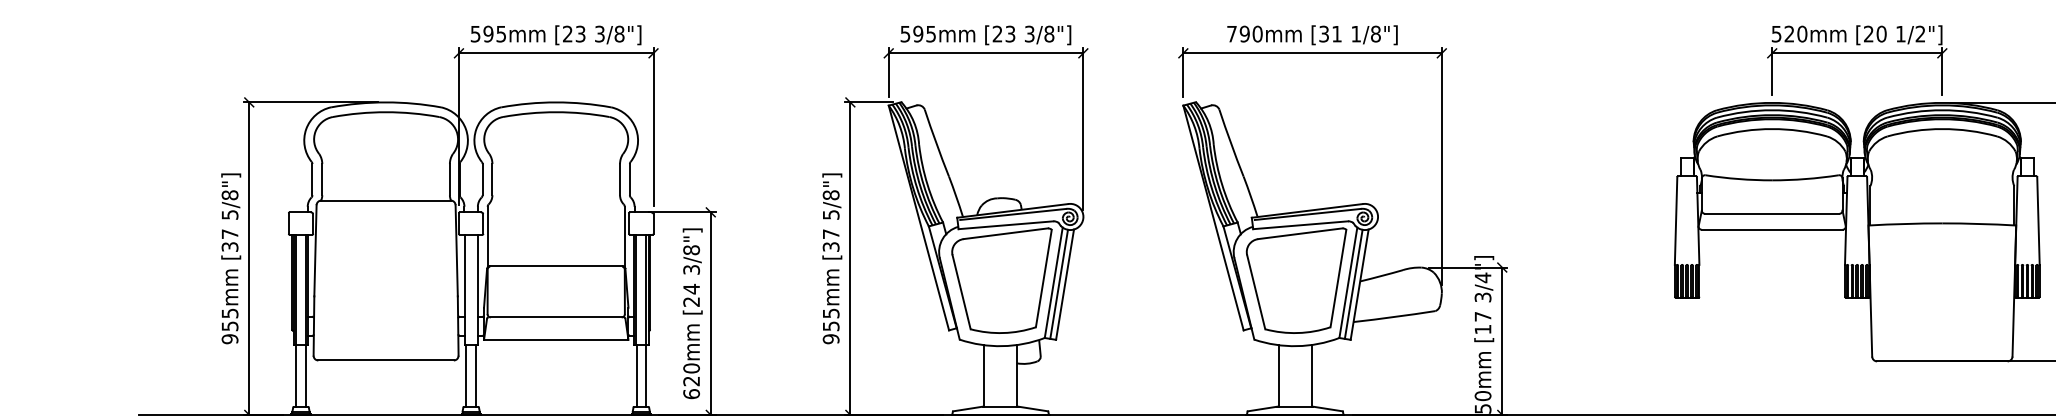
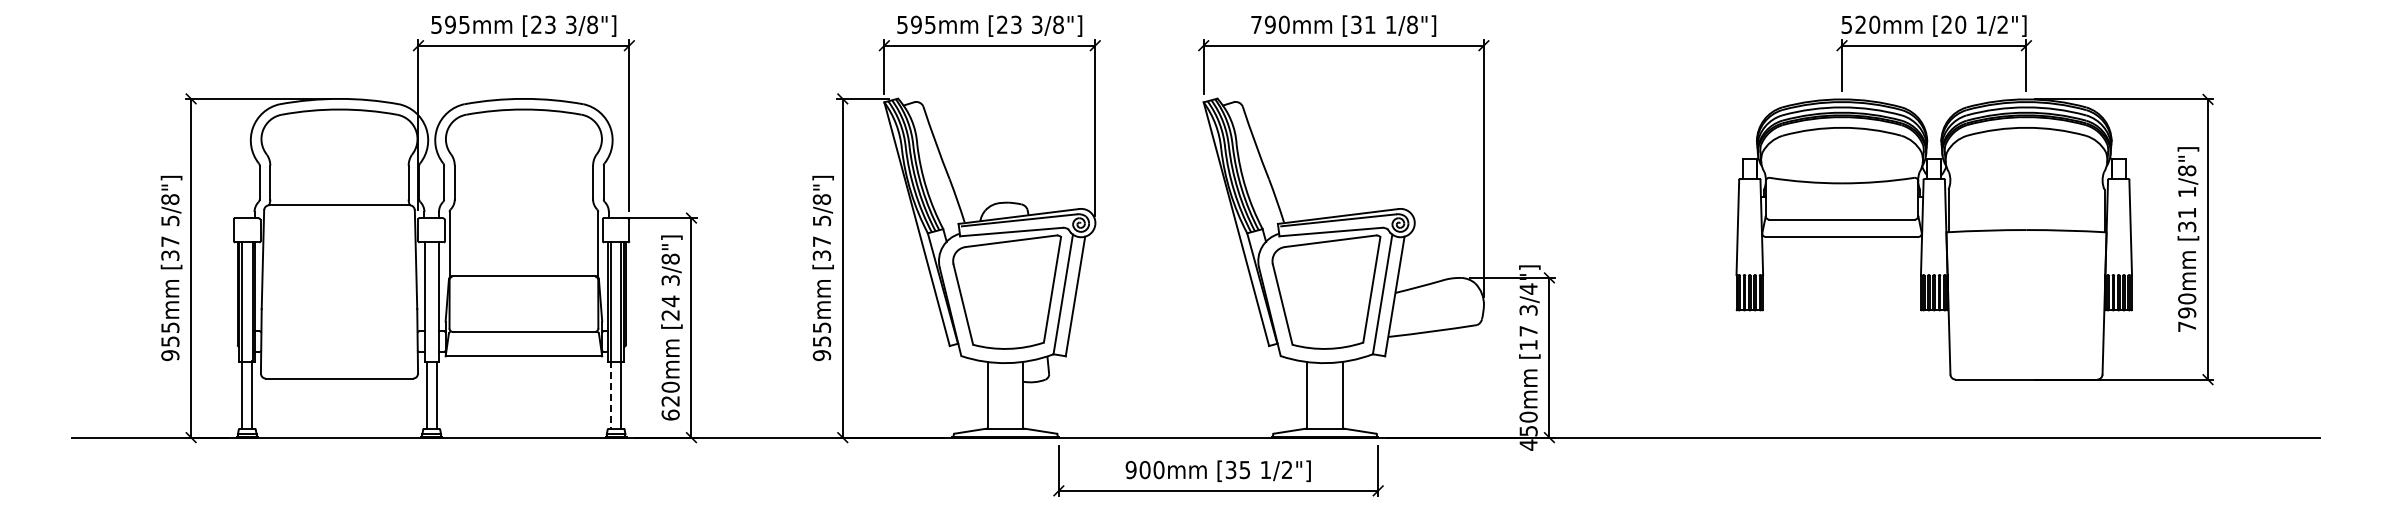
line: (1058, 284) -> (1068, 296), removed
line: (1353, 284) -> (1388, 296), removed
line: (636, 376) -> (610, 395), solid -> dashed

